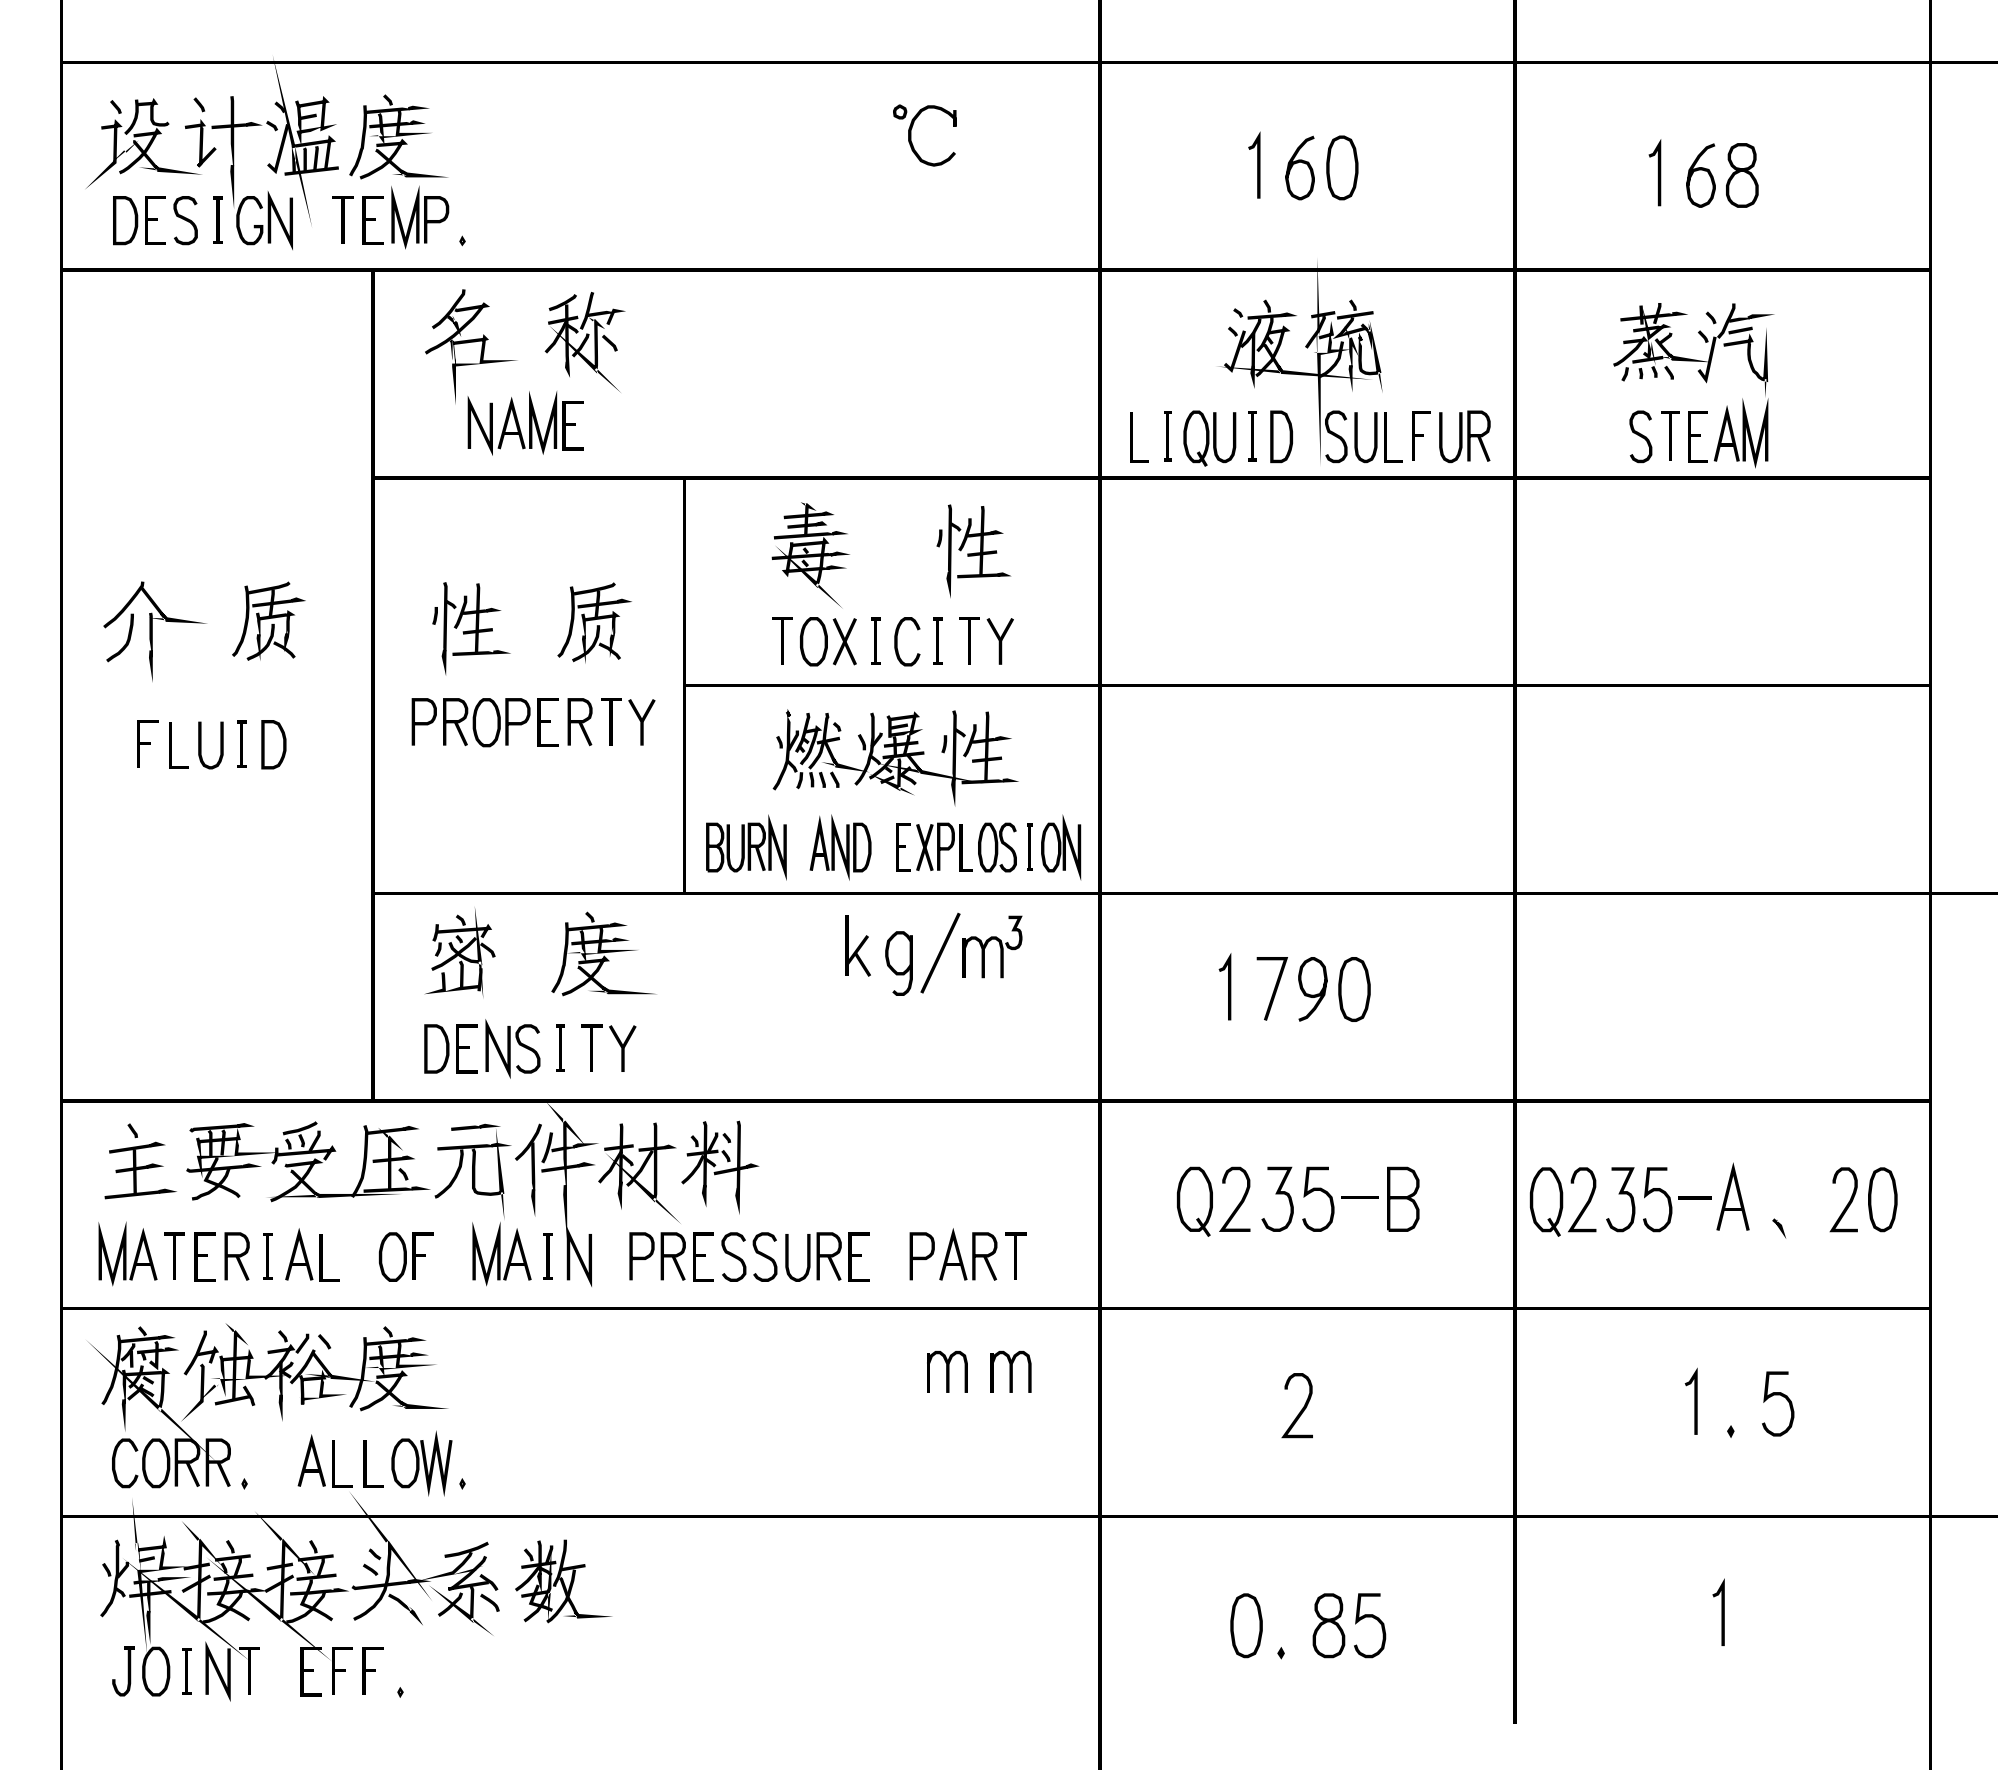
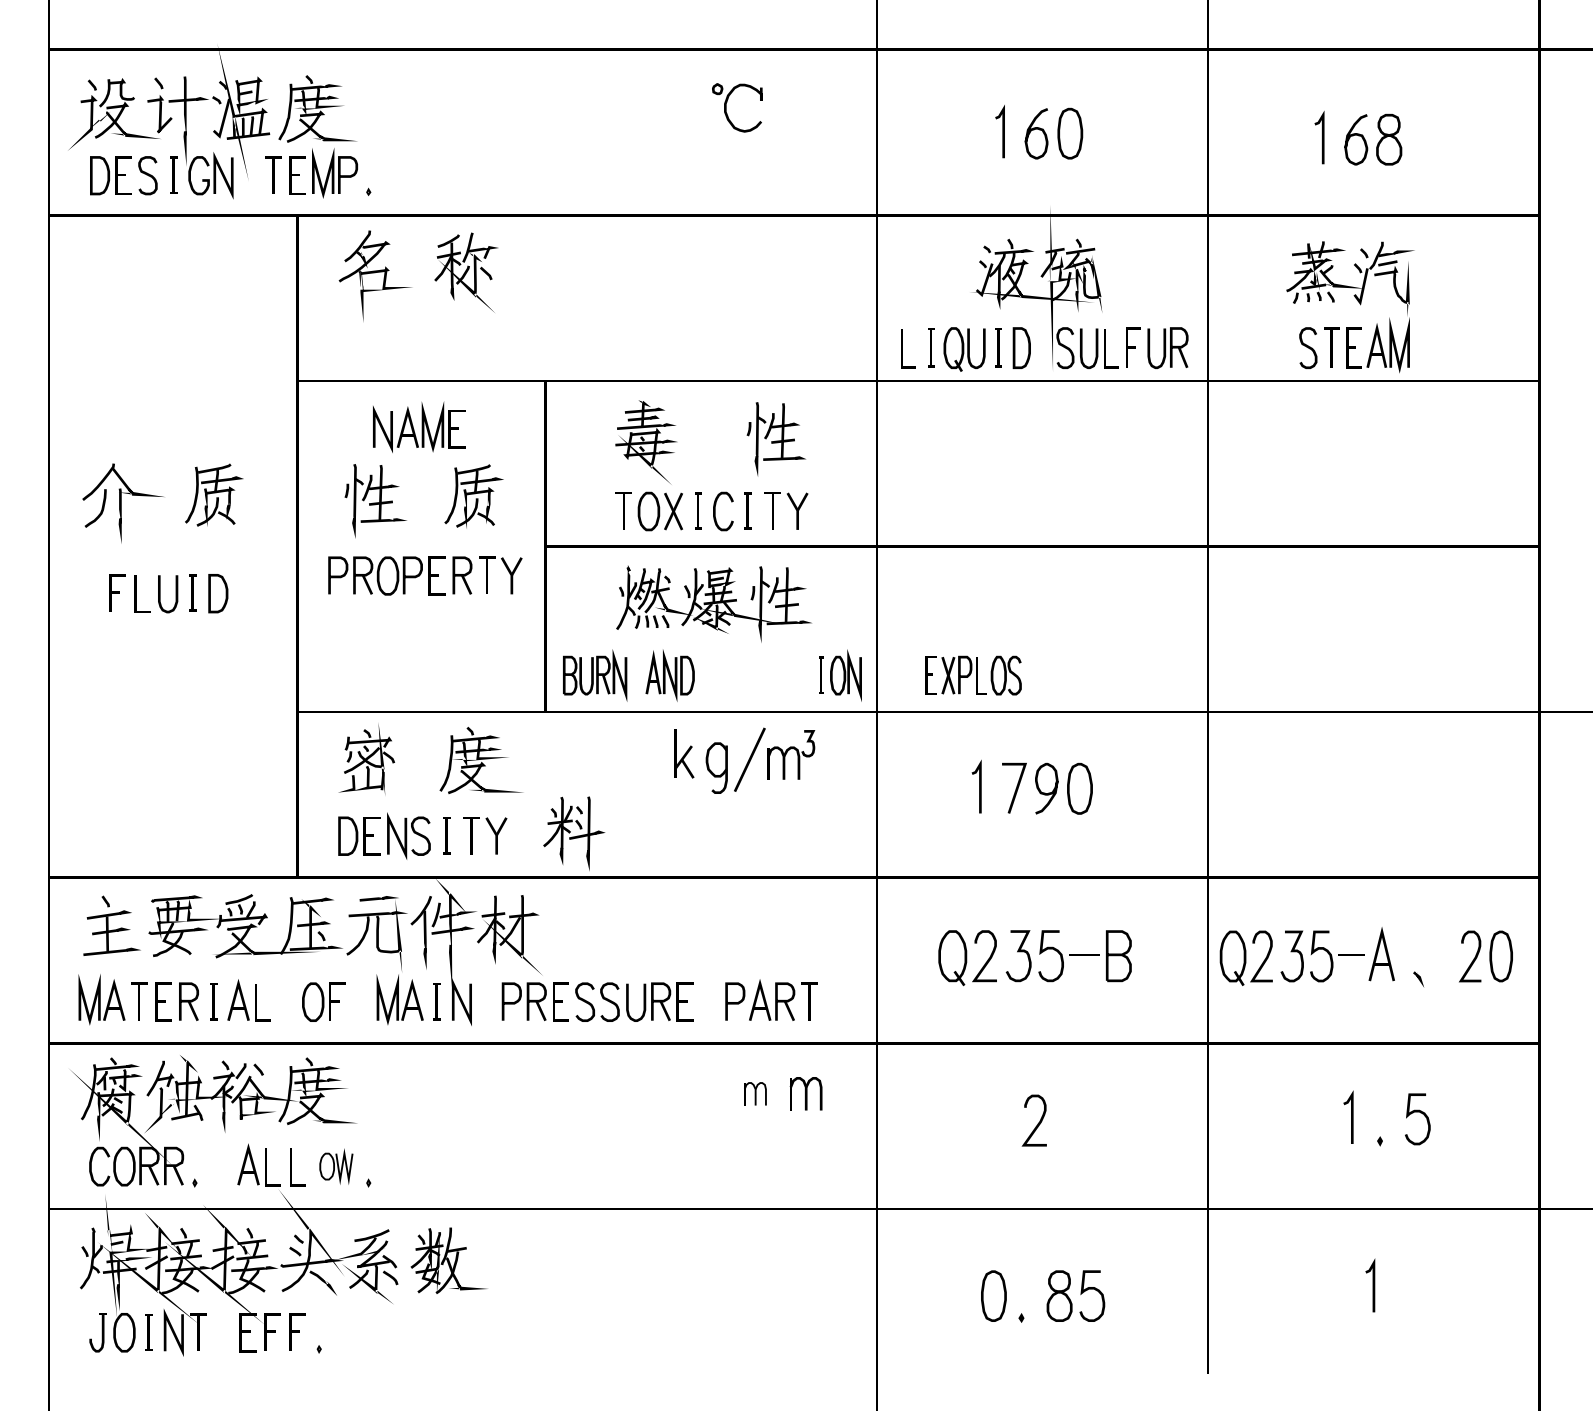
part: (526, 422) -> (419, 426), moved
part: (956, 847) -> (973, 675), moved
part: (720, 1167) -> (574, 833), moved
part: (947, 1371) -> (755, 1093), size x0.7
part: (422, 1463) -> (336, 1166), size x0.7

